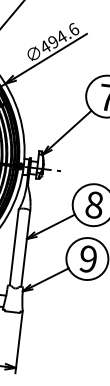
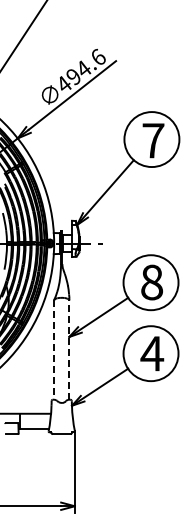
line: (14, 247) -> (54, 349), solid -> dashed
line: (25, 249) -> (69, 350), solid -> dashed
text: (88, 259) -> (152, 353), 9 -> 4

